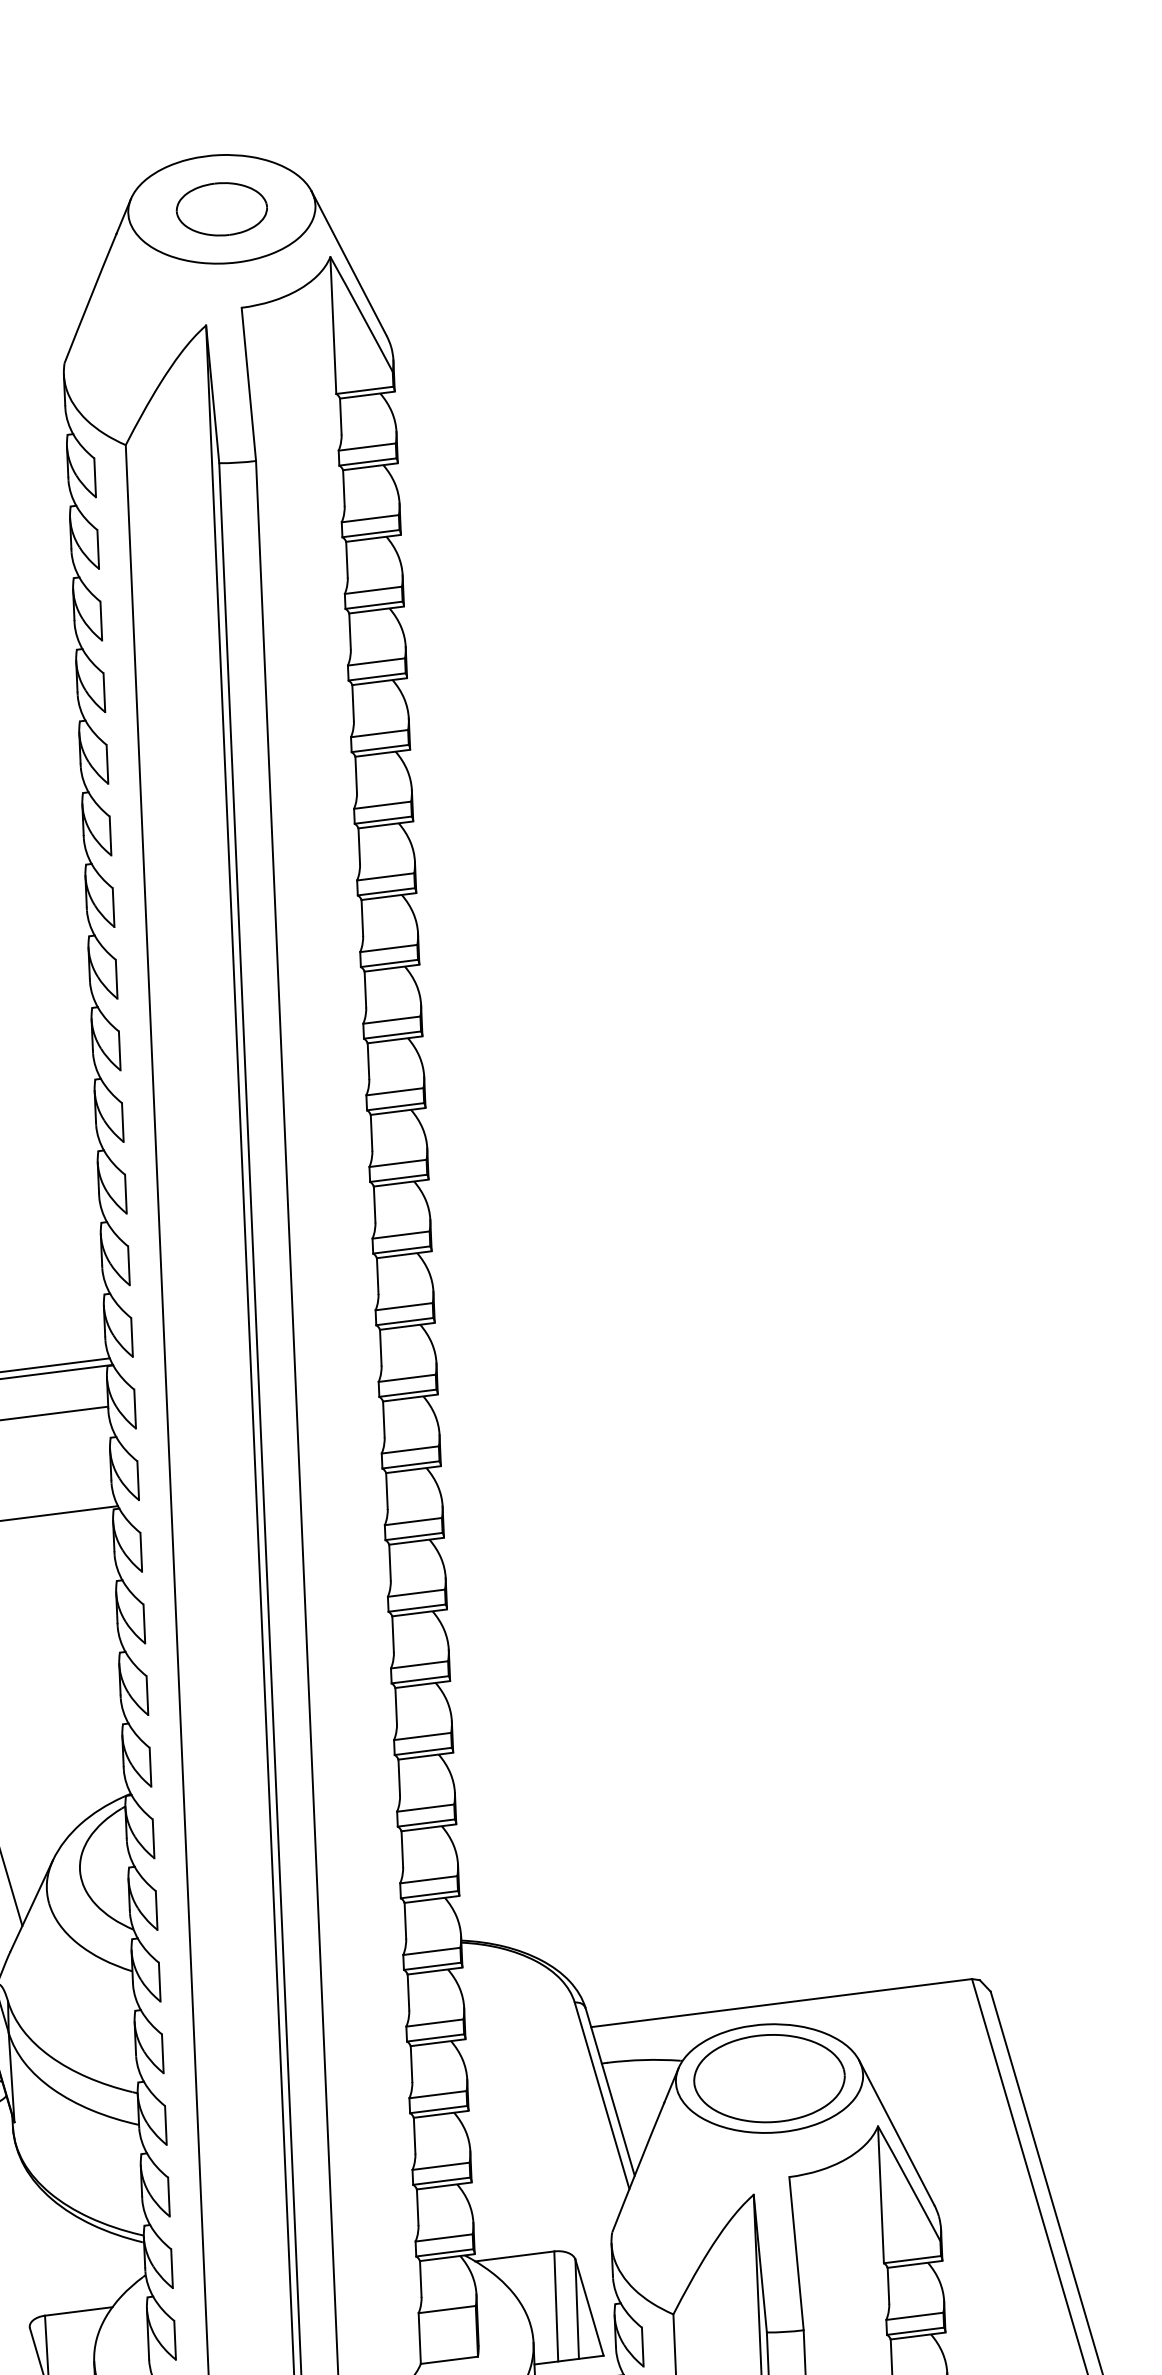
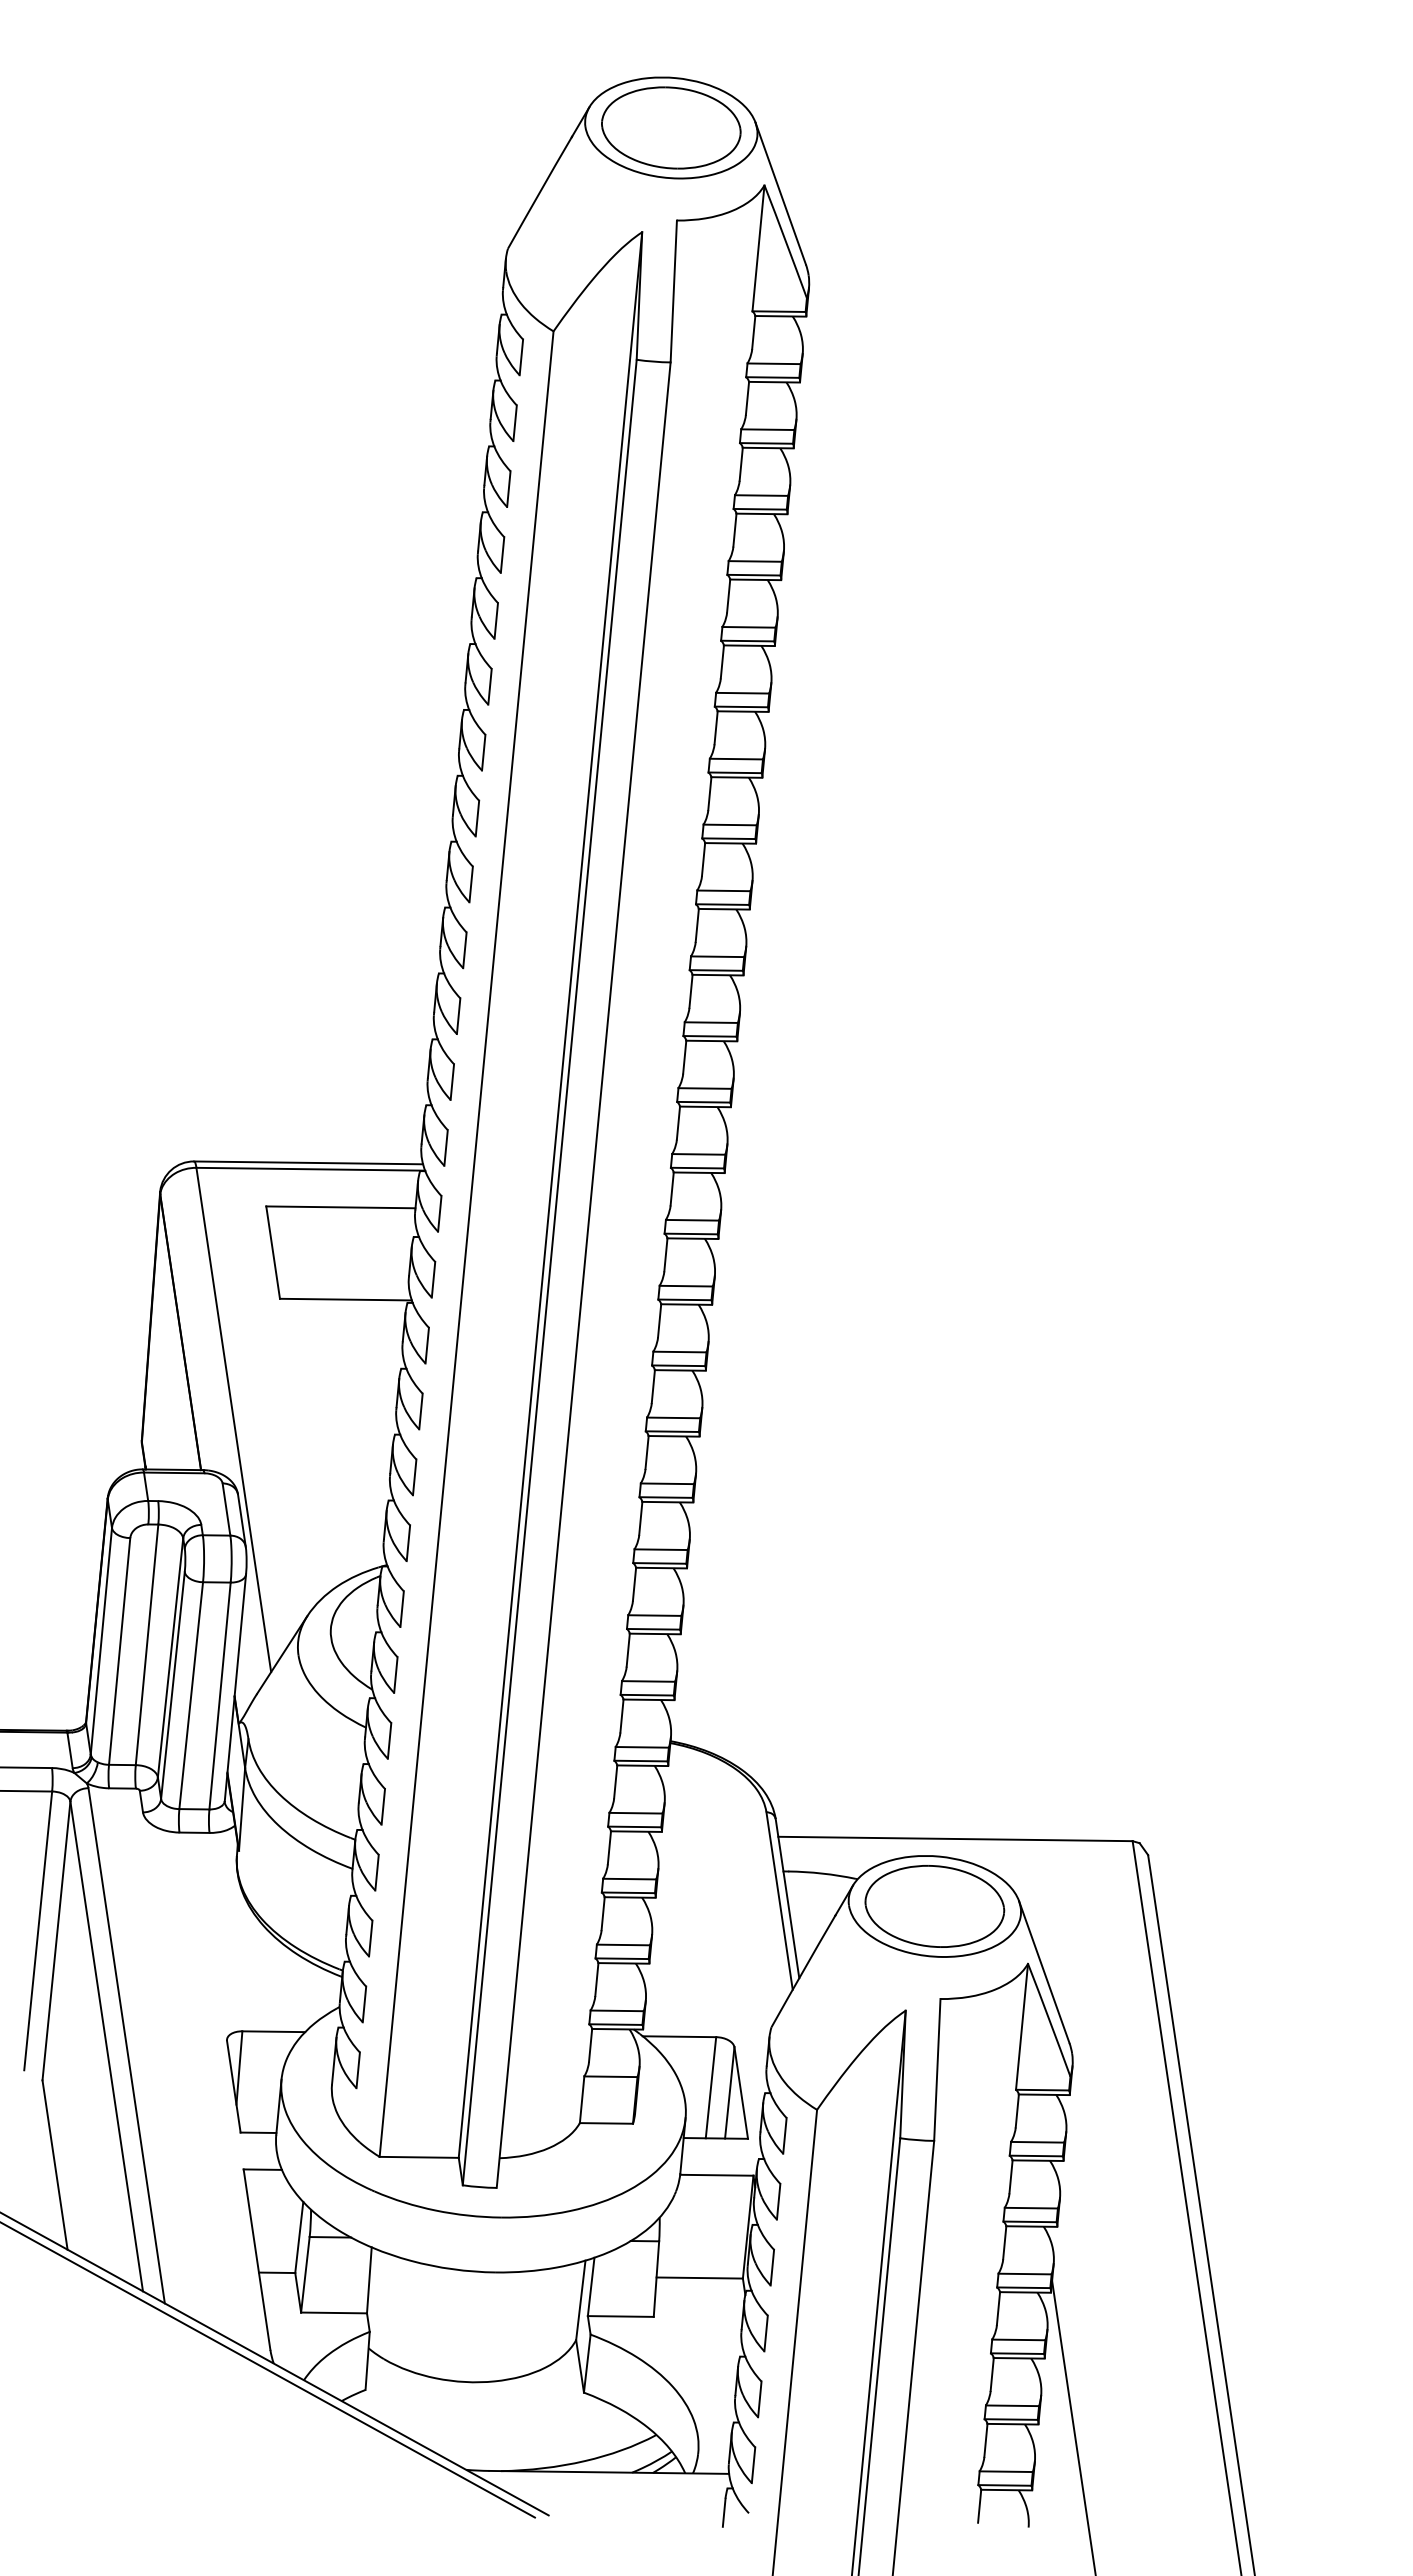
part: (222, 208) -> (671, 127), size x1.67

